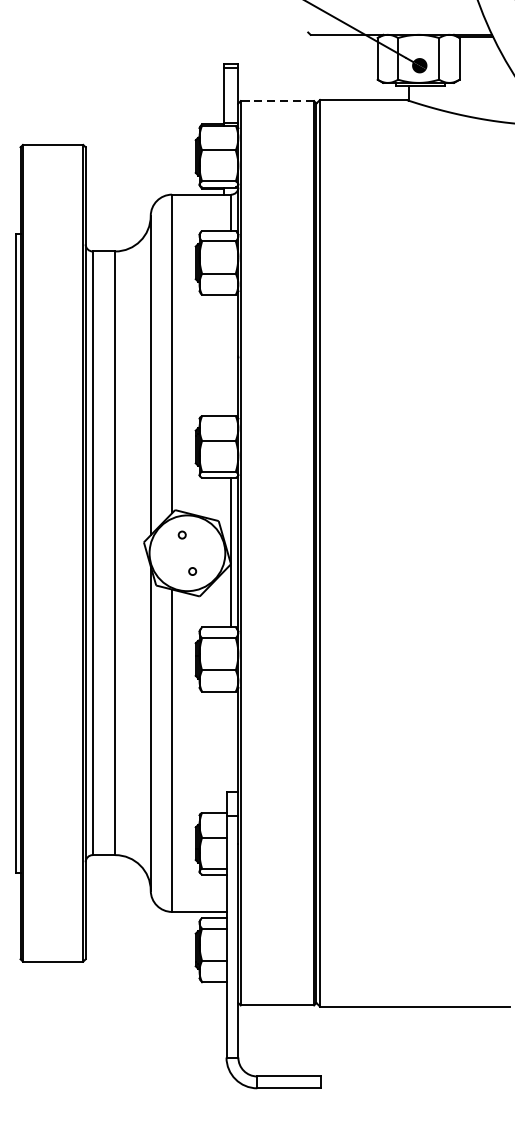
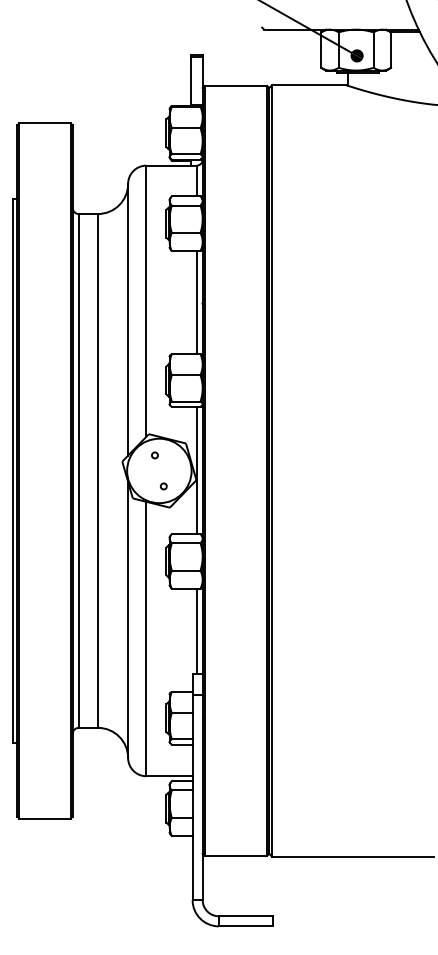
line: (276, 101) -> (235, 86), dashed -> solid
line: (231, 355) -> (196, 302), added
line: (231, 741) -> (196, 631), added

